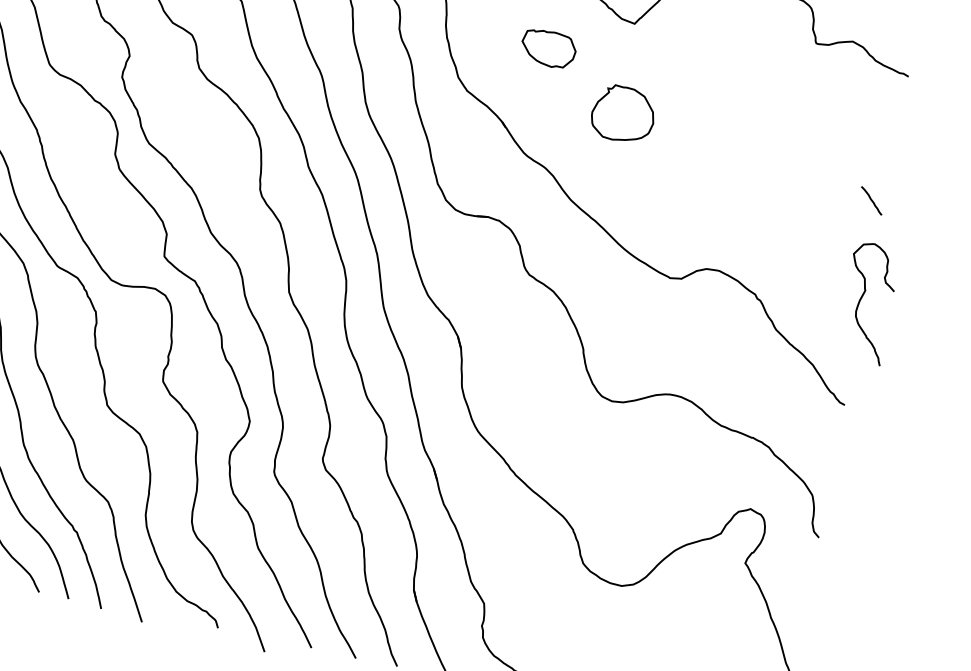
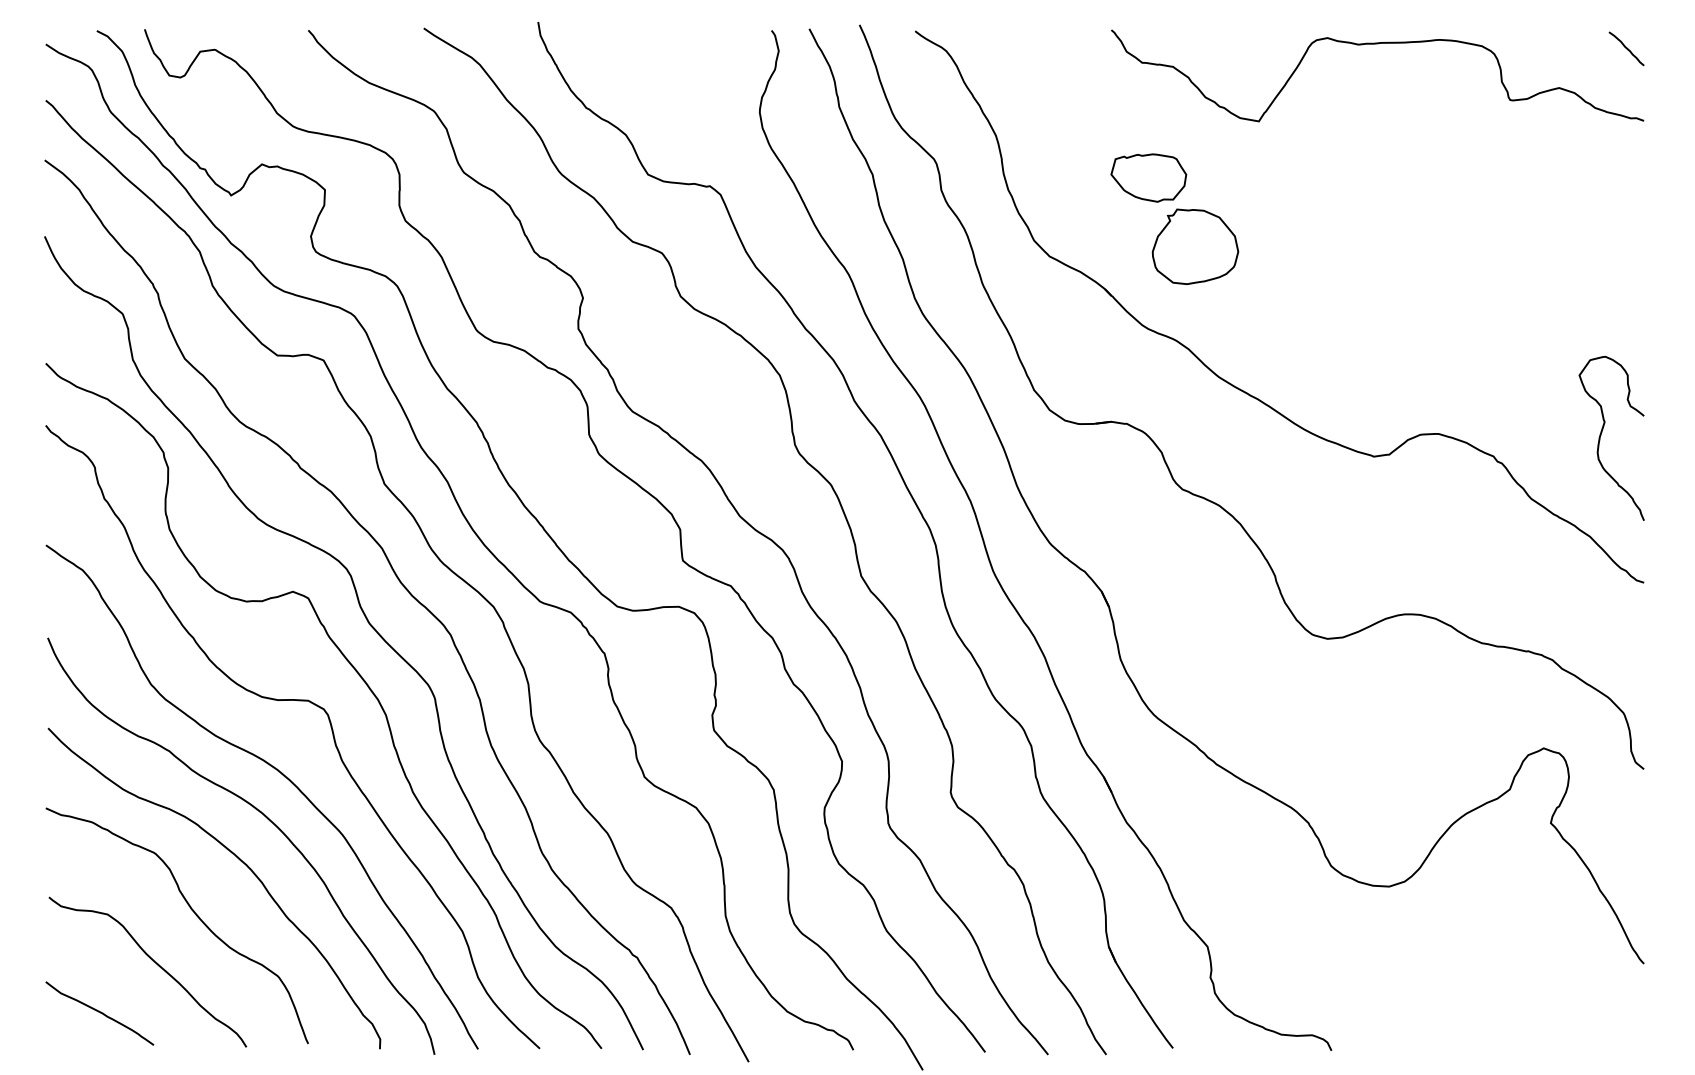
part: (623, 113) -> (1195, 246), moved
curve: (871, 200) -> (1626, 48), moved
curve: (861, 299) -> (1601, 435), moved

